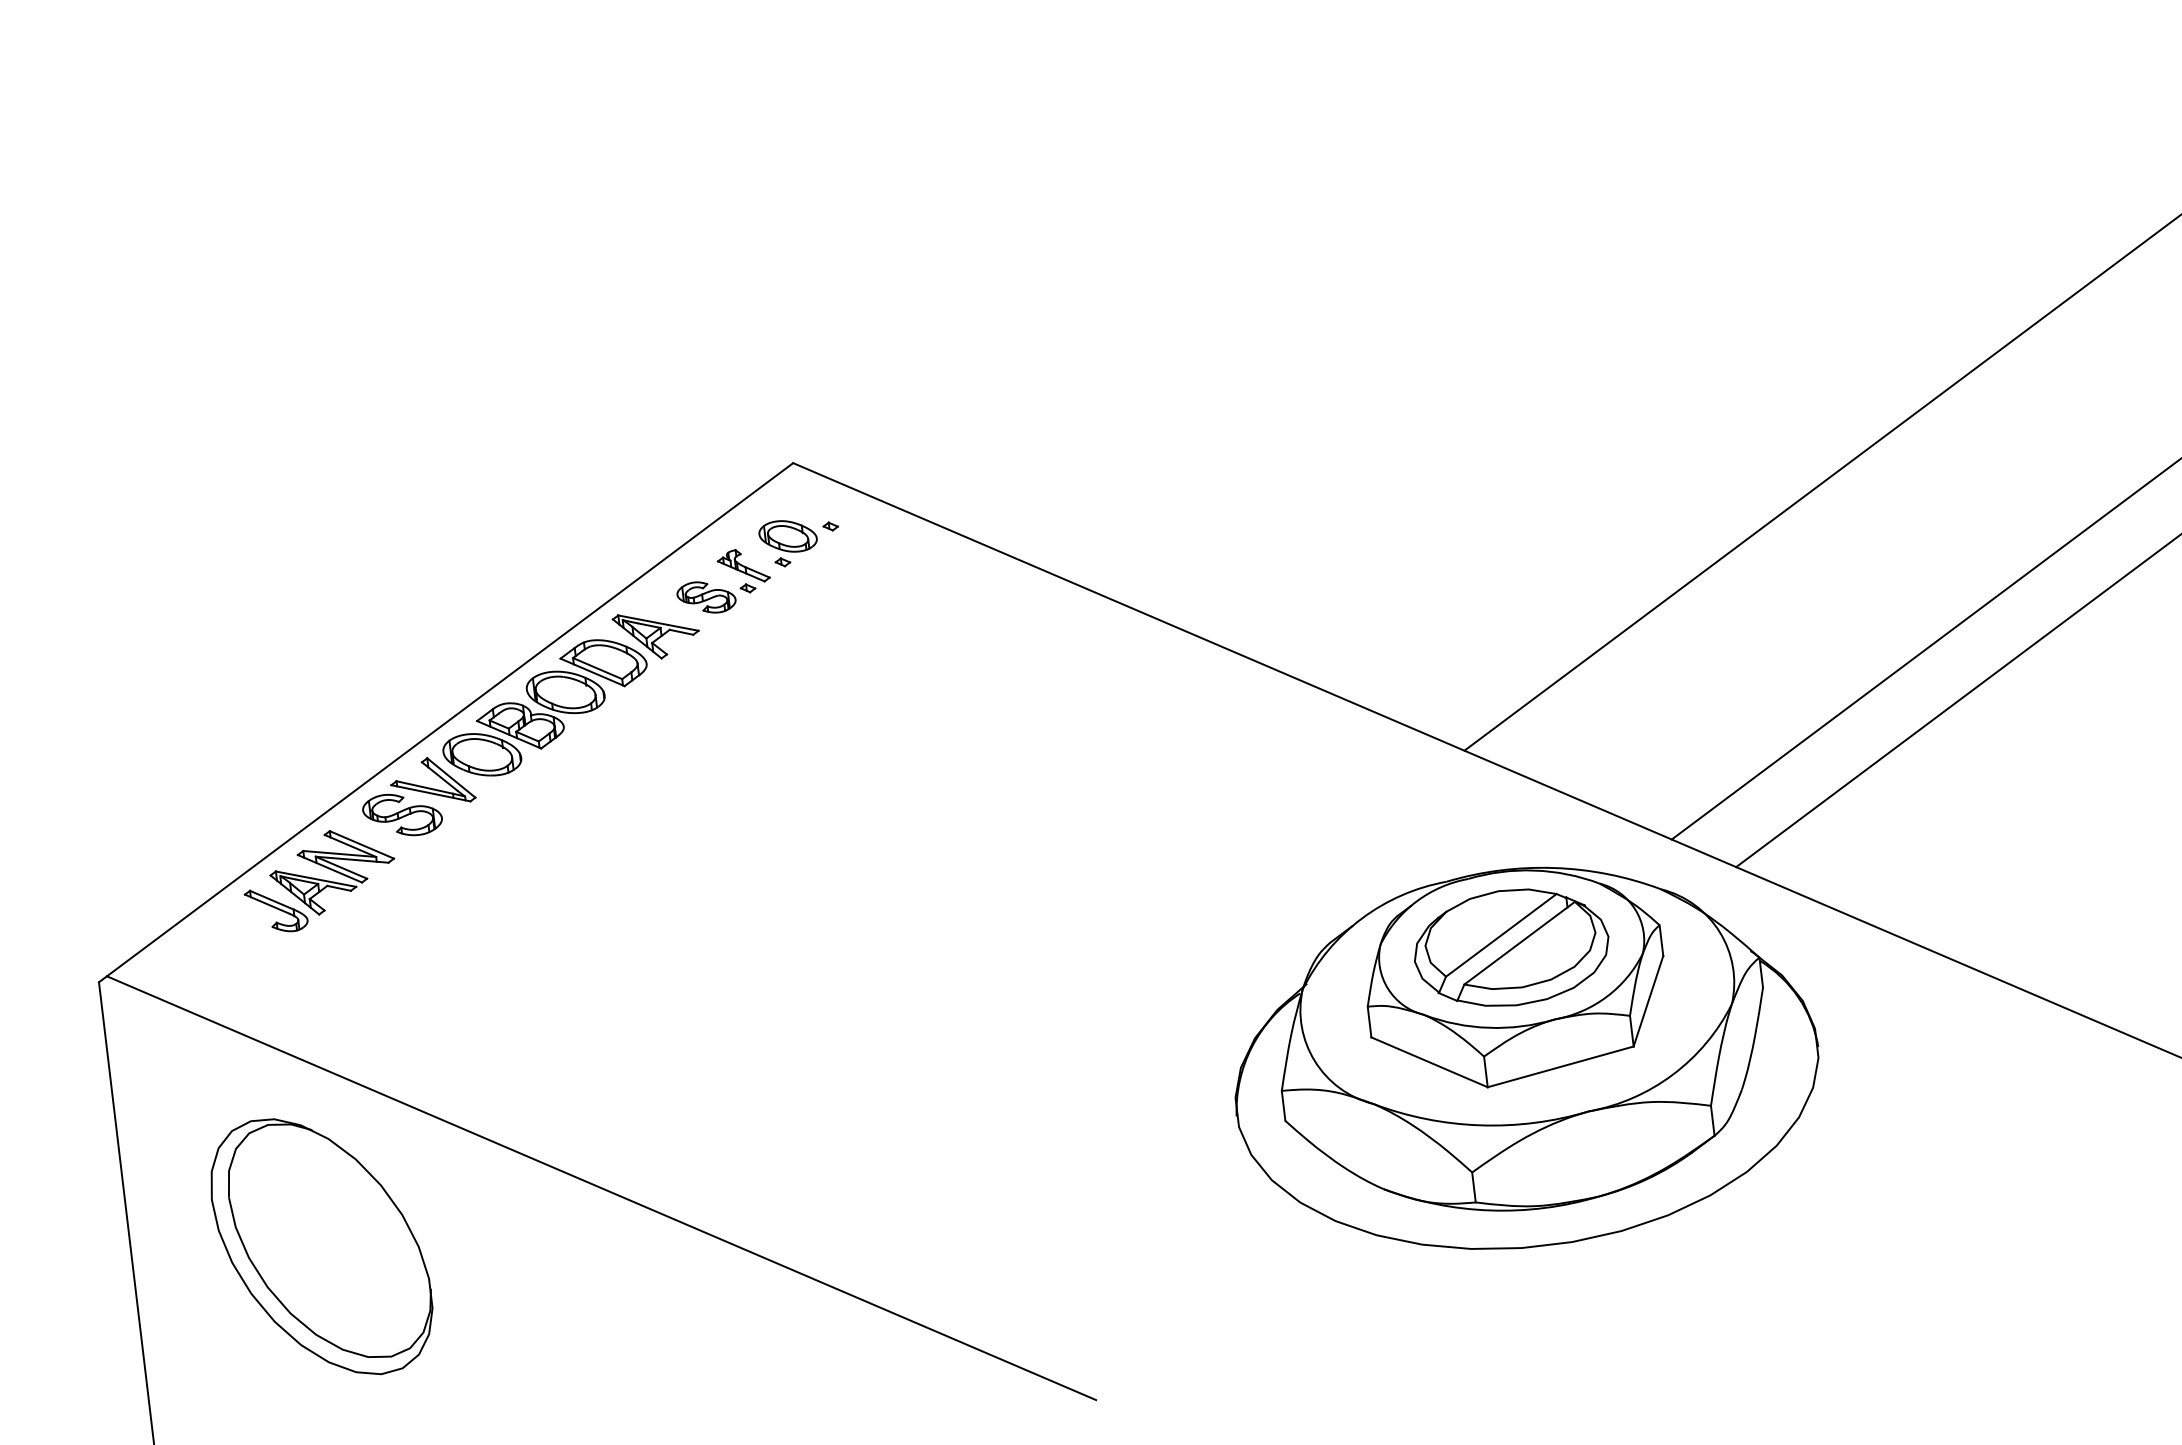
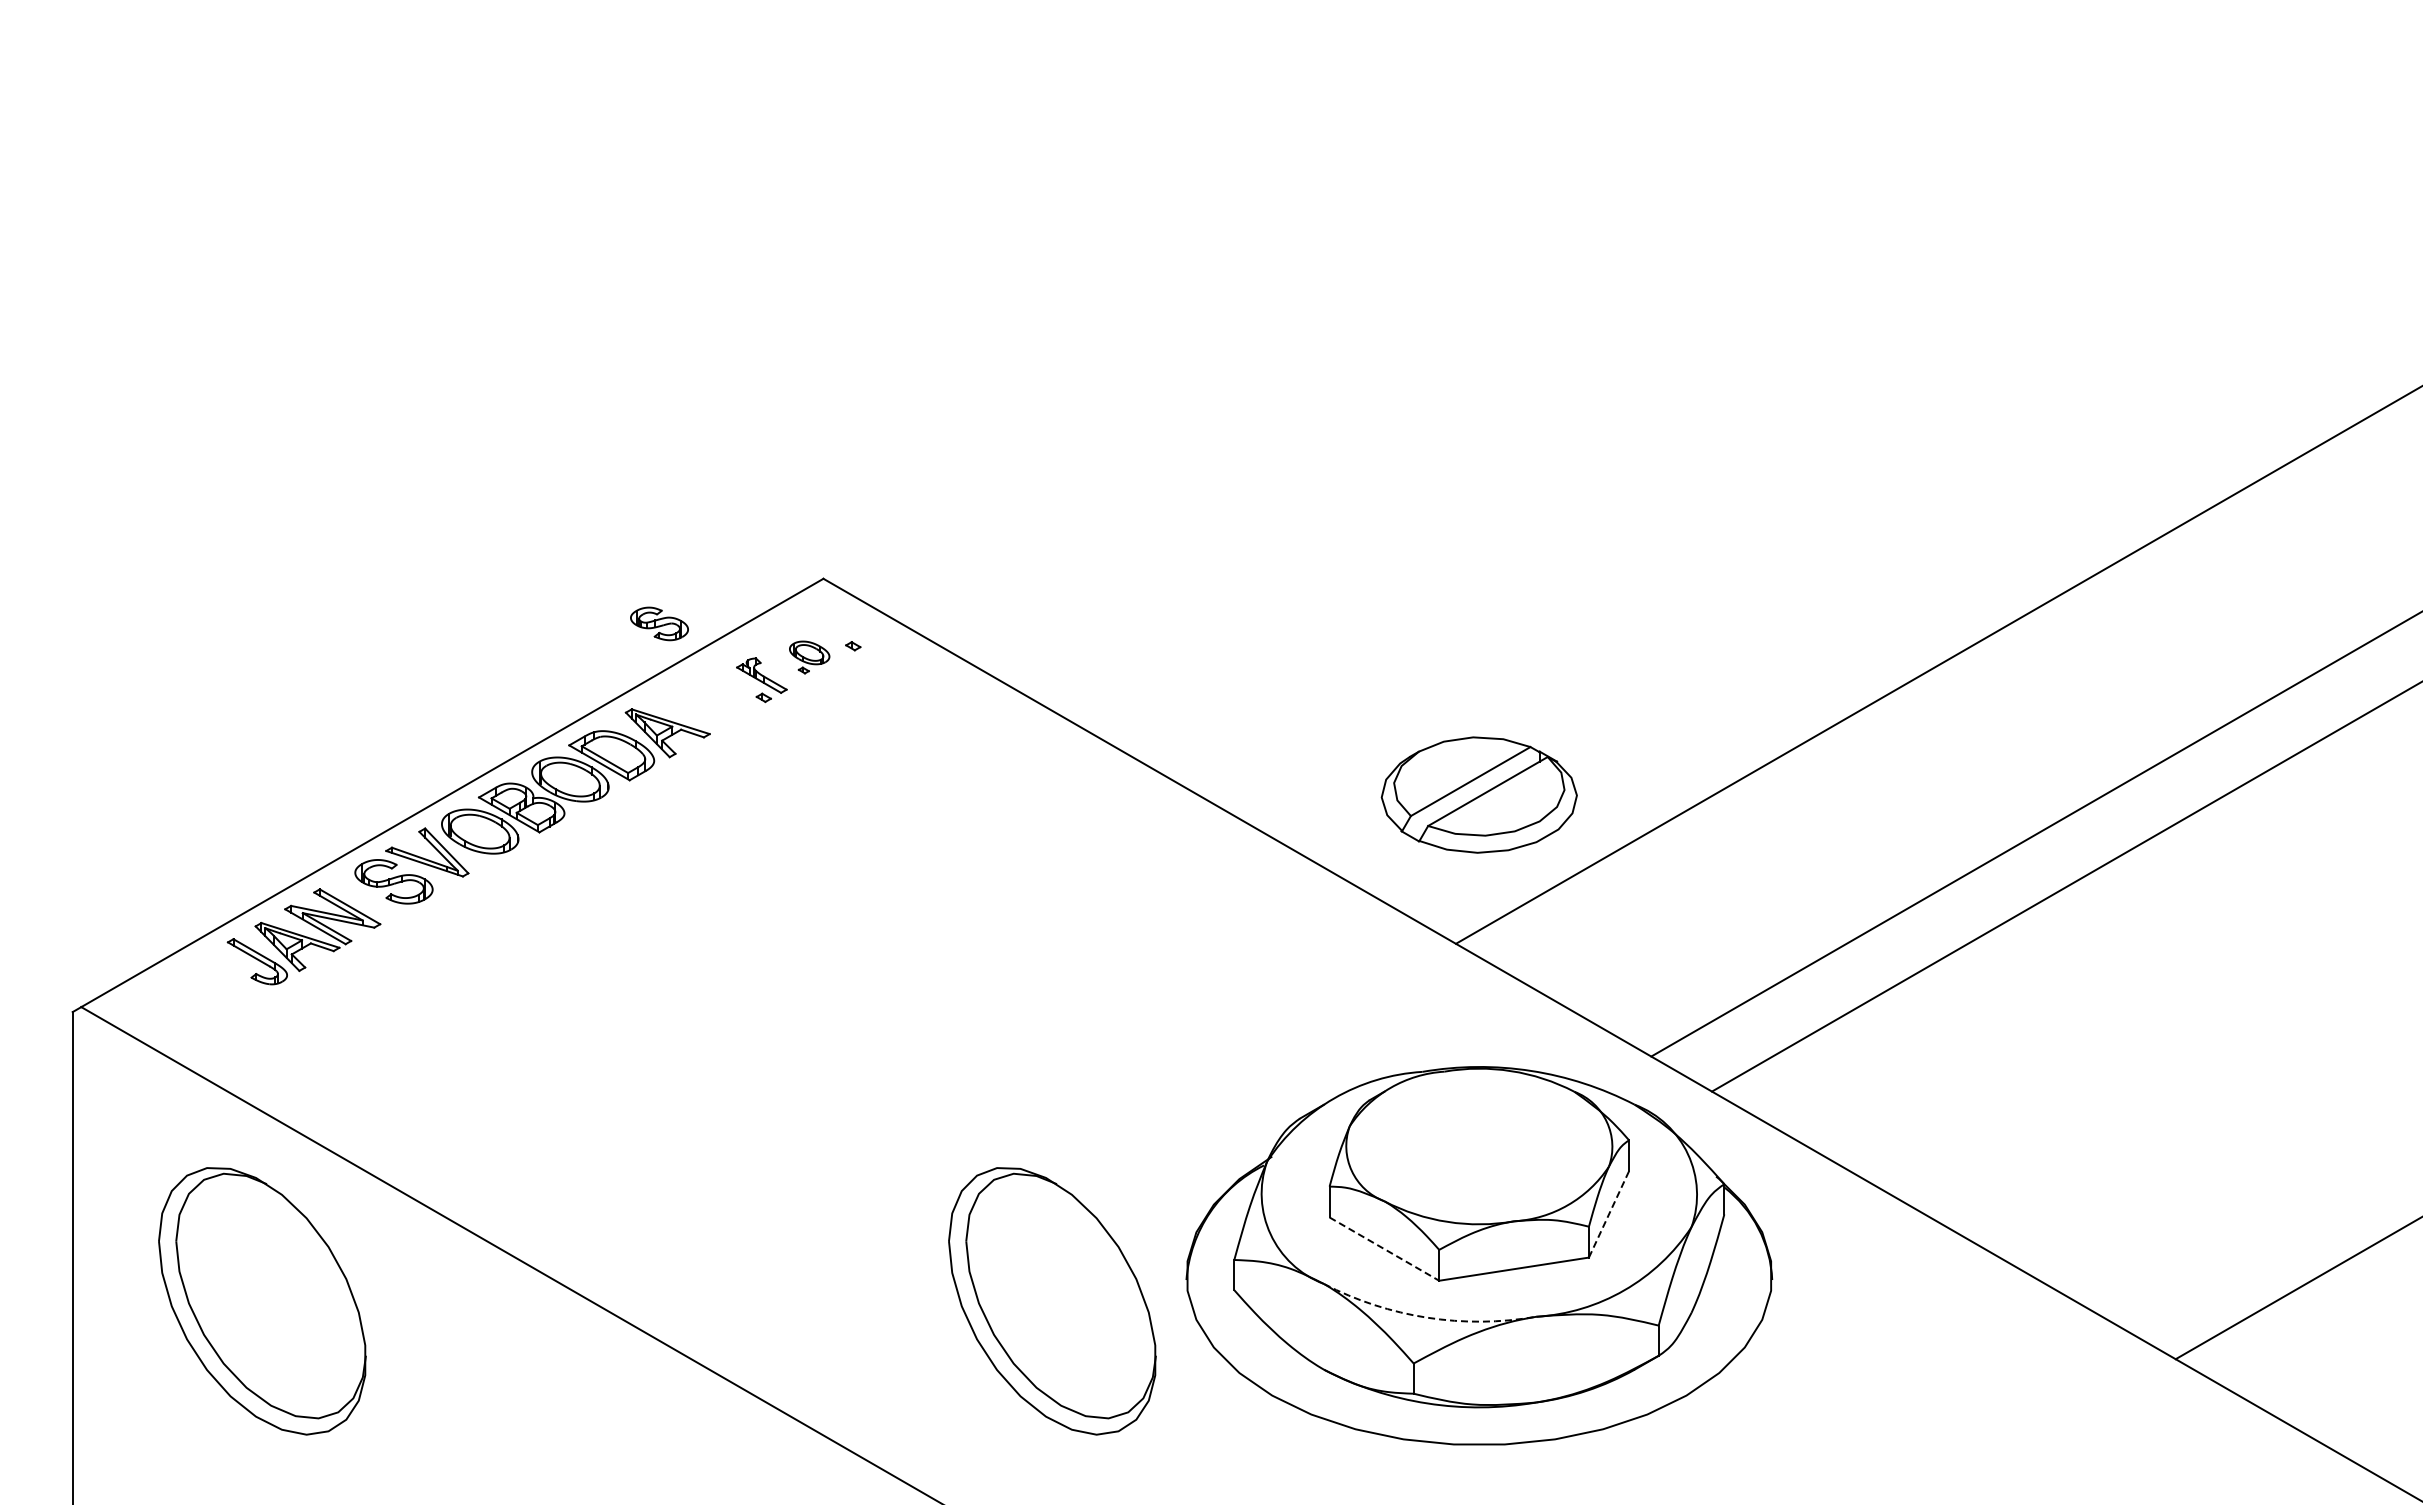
part: (788, 542) -> (809, 657), size x0.7
part: (706, 597) -> (659, 623), moved
part: (1510, 947) -> (1478, 794), moved
line: (1648, 1001) -> (1609, 1214), solid -> dashed
line: (1429, 1062) -> (1384, 1249), solid -> dashed
arc: (1480, 1125) -> (1427, 1317), solid -> dashed
part: (1106, 1153) -> (1052, 1301), added

